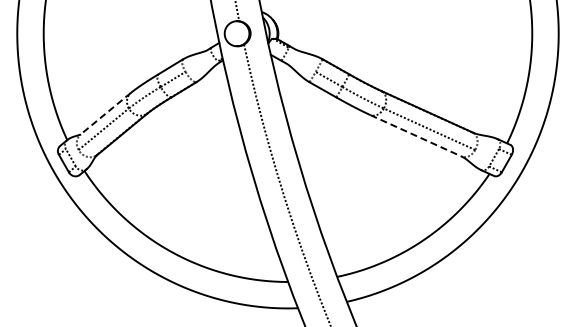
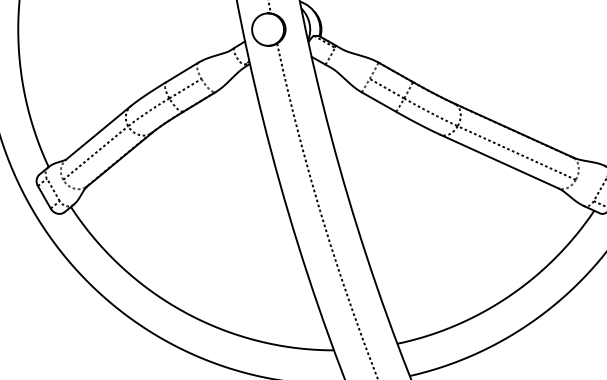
line: (105, 113) -> (98, 132), dashed -> solid
line: (416, 136) -> (499, 162), dashed -> solid

